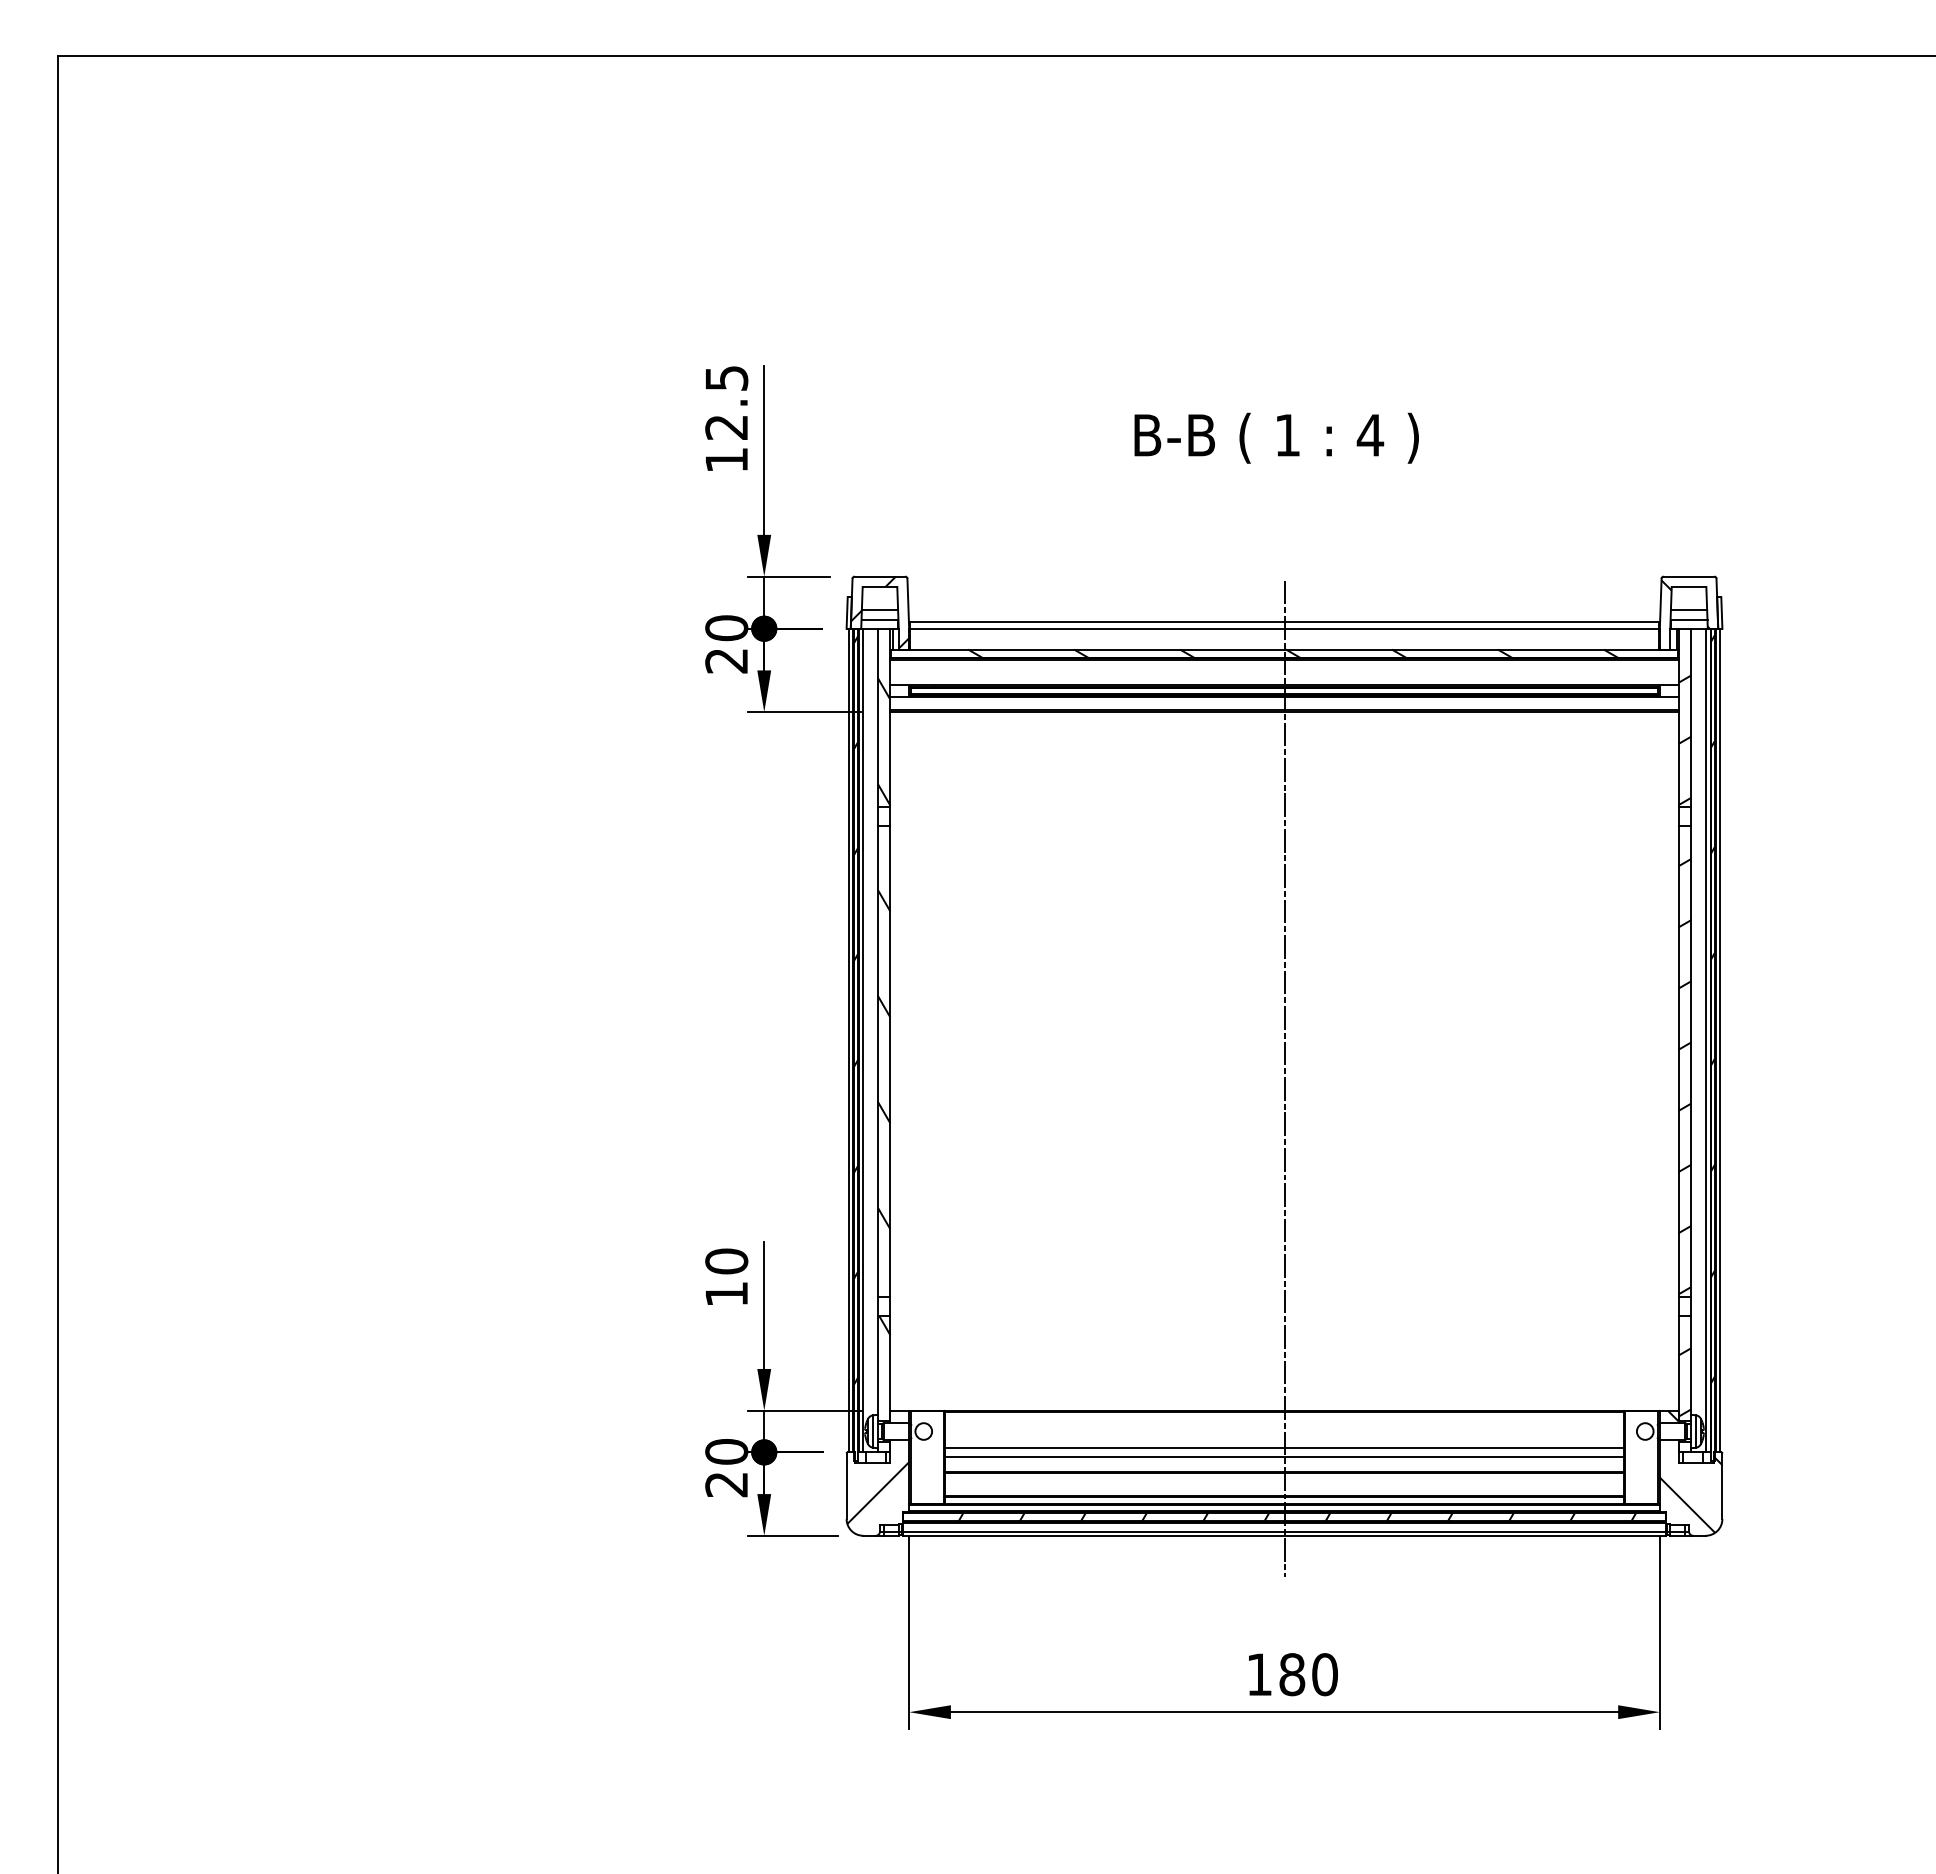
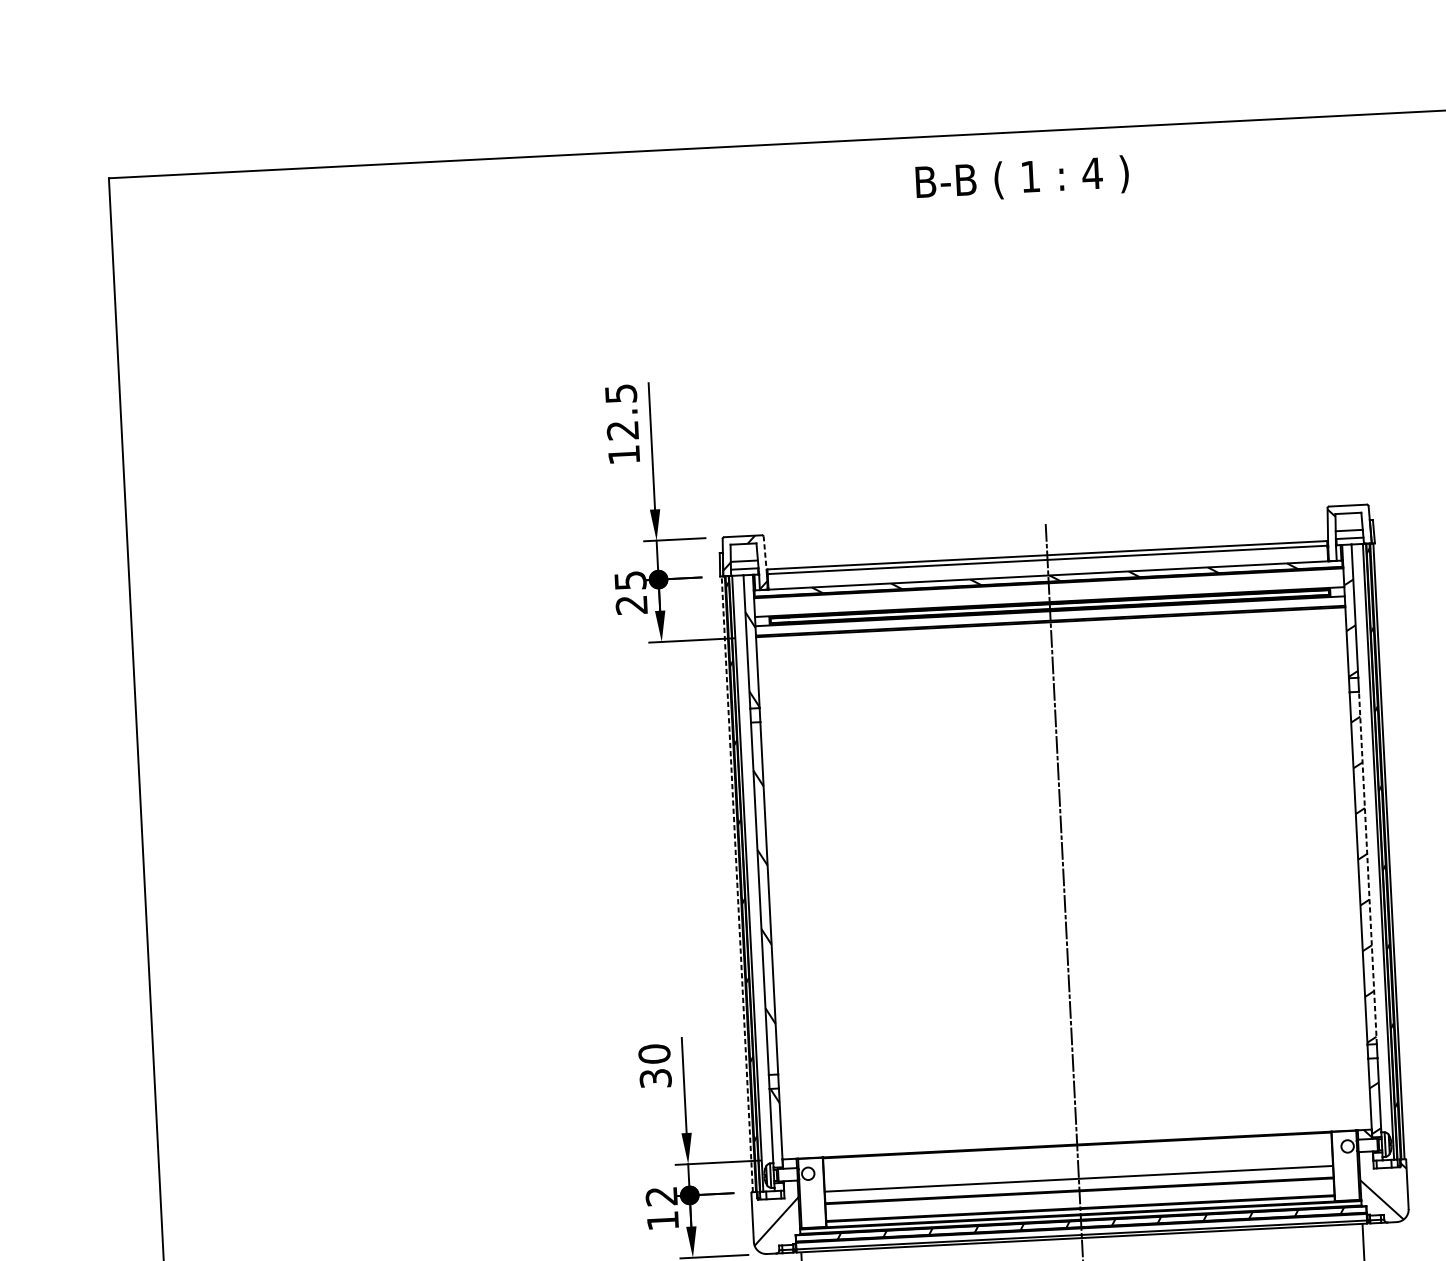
text: (1276, 437) -> (1022, 178), moved
line: (908, 603) -> (765, 555), solid -> dashed
text: (726, 628) -> (630, 580), 20 -> 25
line: (848, 1040) -> (737, 884), solid -> dashed
line: (1691, 1061) -> (1368, 868), solid -> dashed
text: (726, 1294) -> (655, 1078), 10 -> 30
line: (1284, 1448) -> (1078, 1172), removed
text: (726, 1468) -> (662, 1208), 20 -> 12

